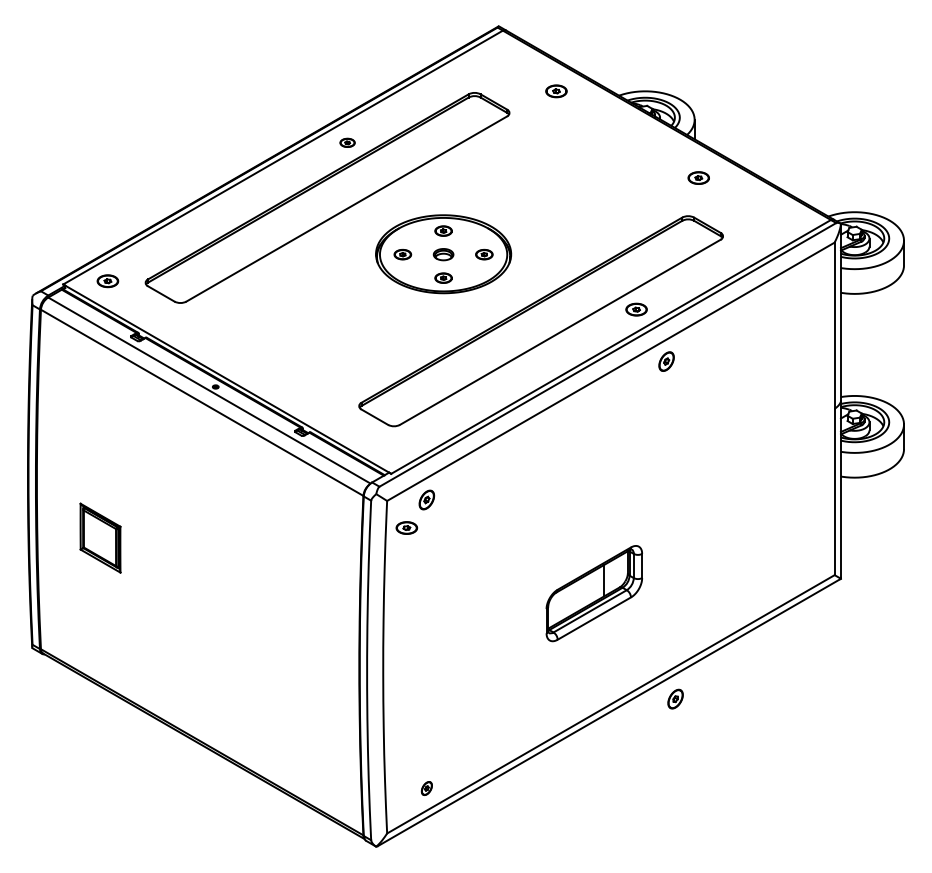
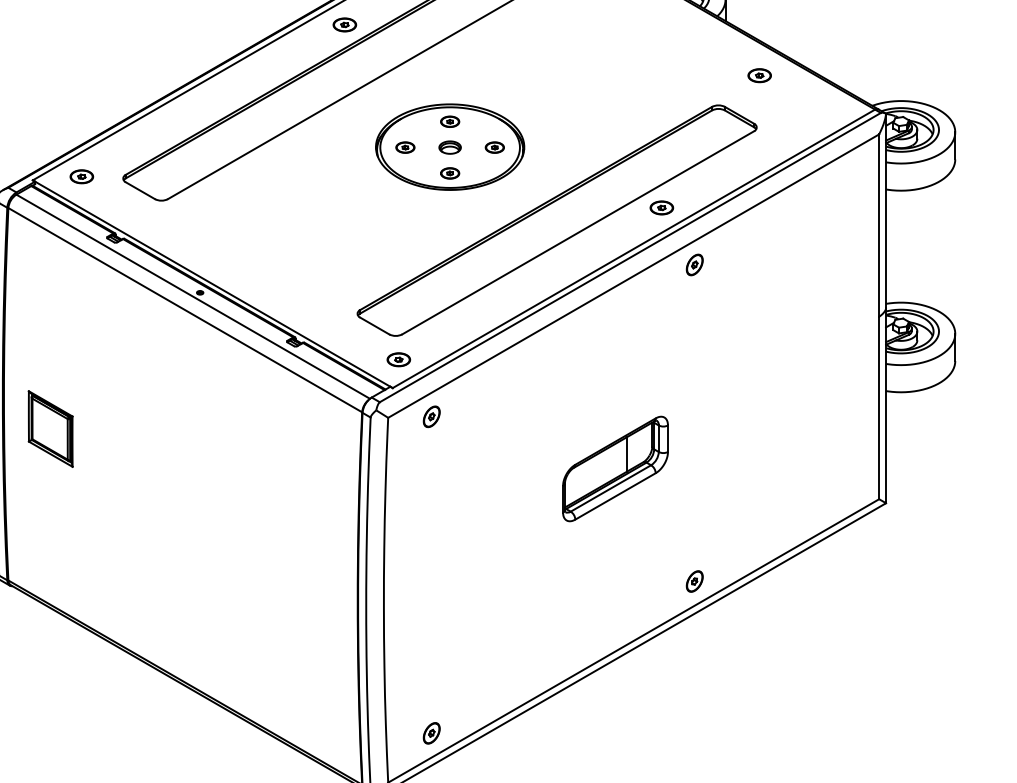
part: (347, 142) -> (344, 24), size x1.43
part: (698, 177) -> (759, 75), moved
part: (406, 527) -> (398, 359), moved
part: (100, 537) -> (50, 428), moved
part: (593, 593) -> (614, 468), moved
part: (675, 698) -> (694, 580), moved
part: (426, 788) -> (431, 733), size x1.43

